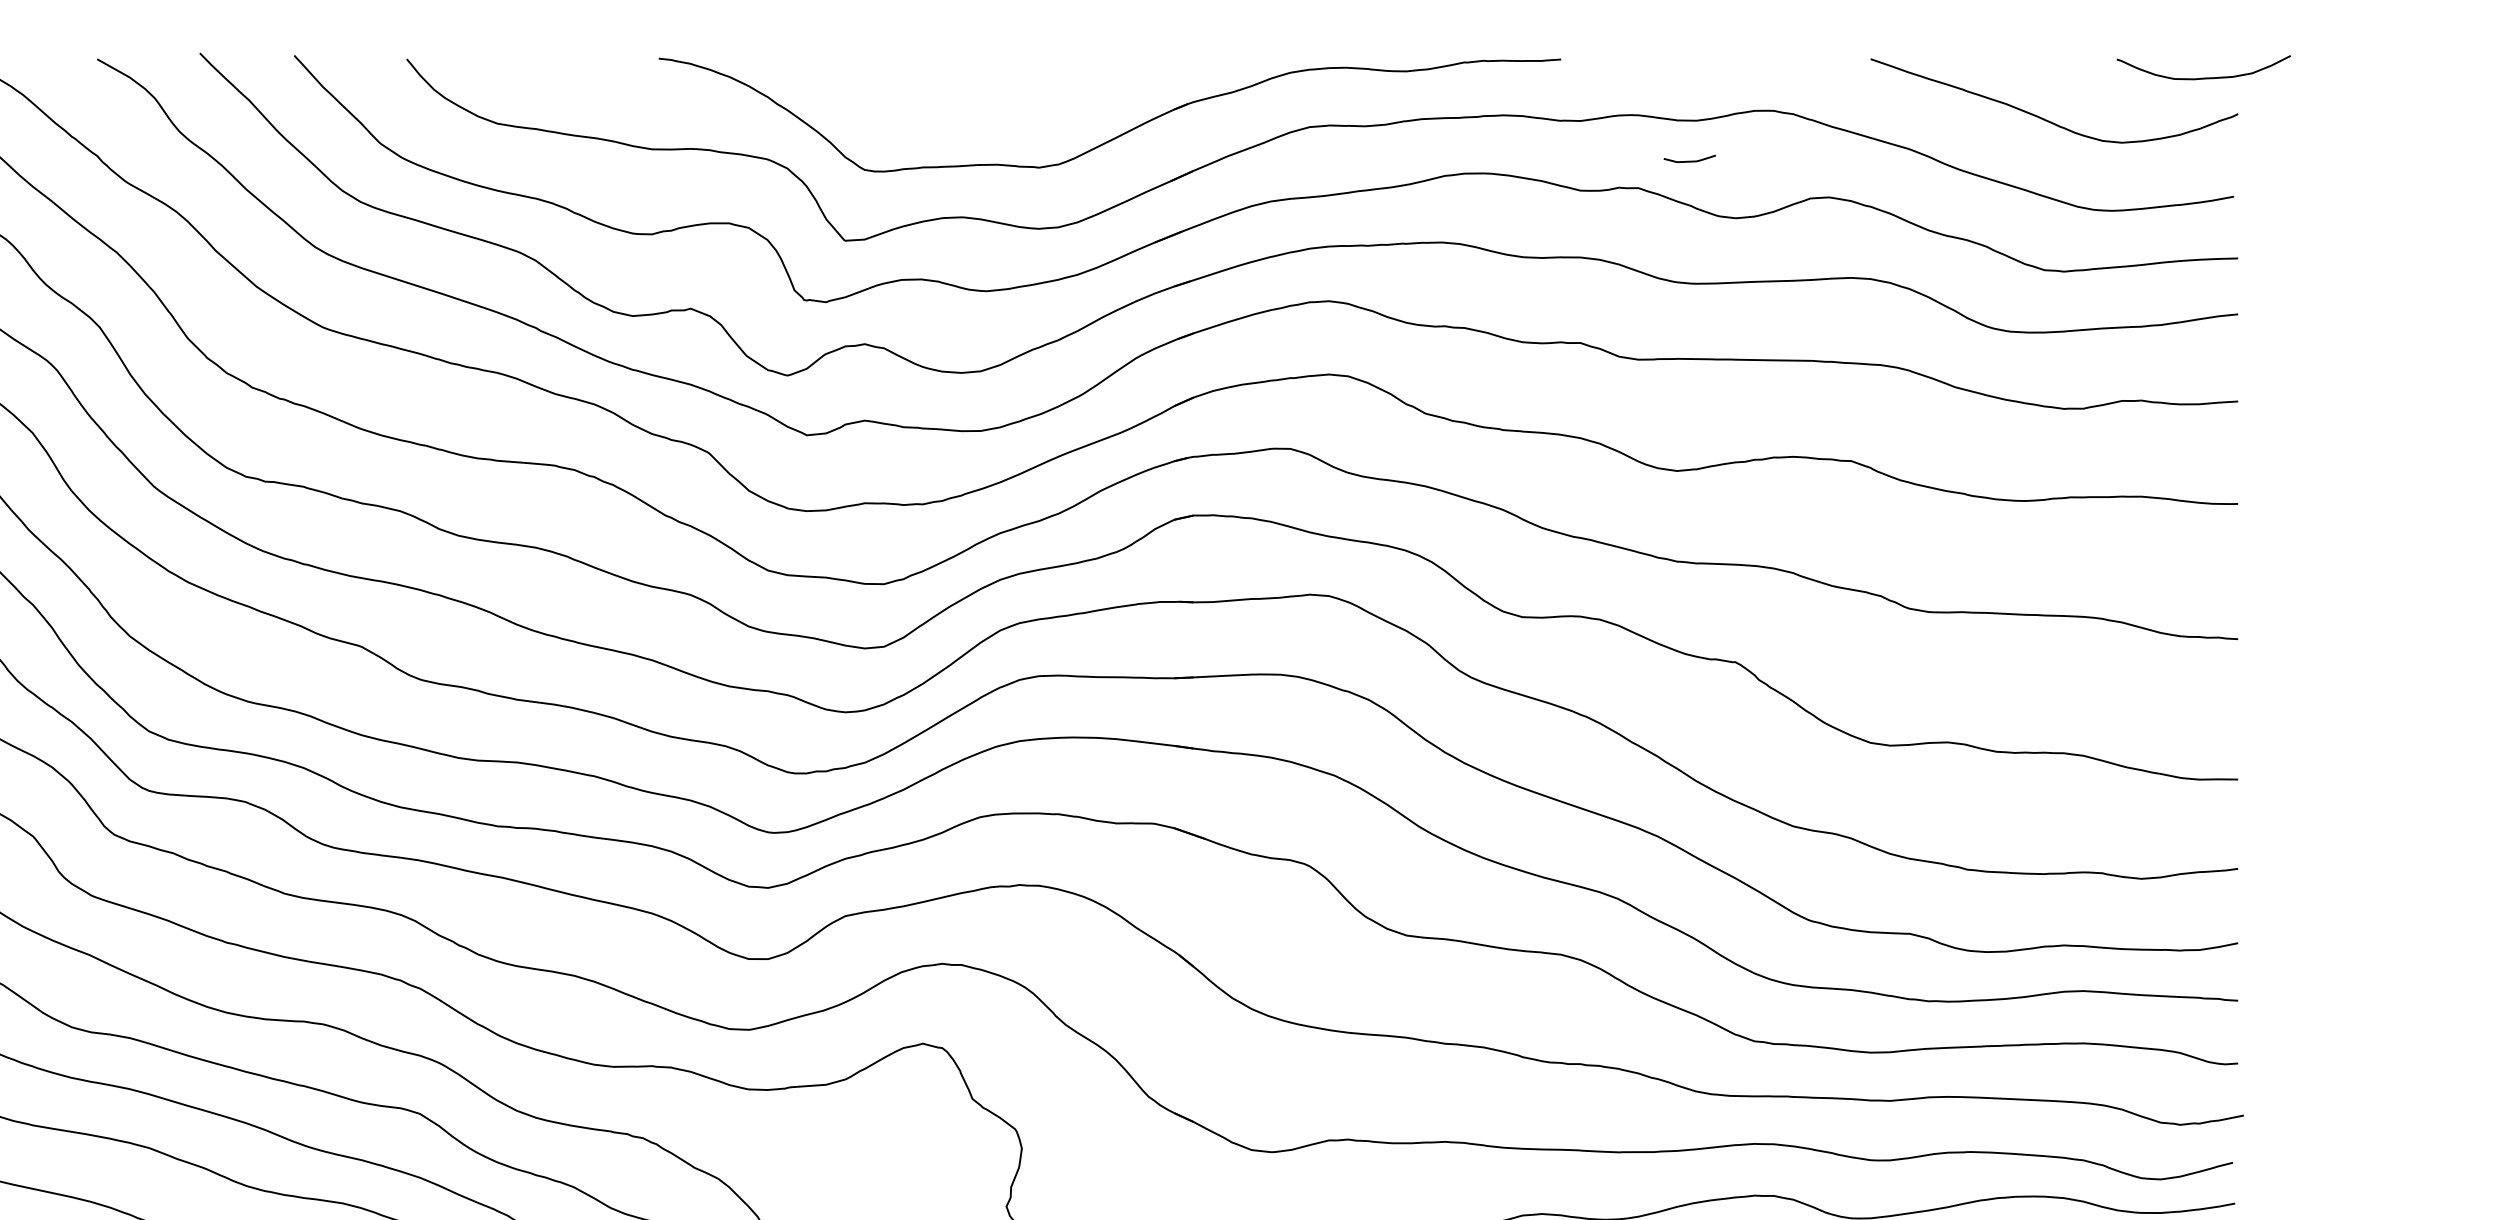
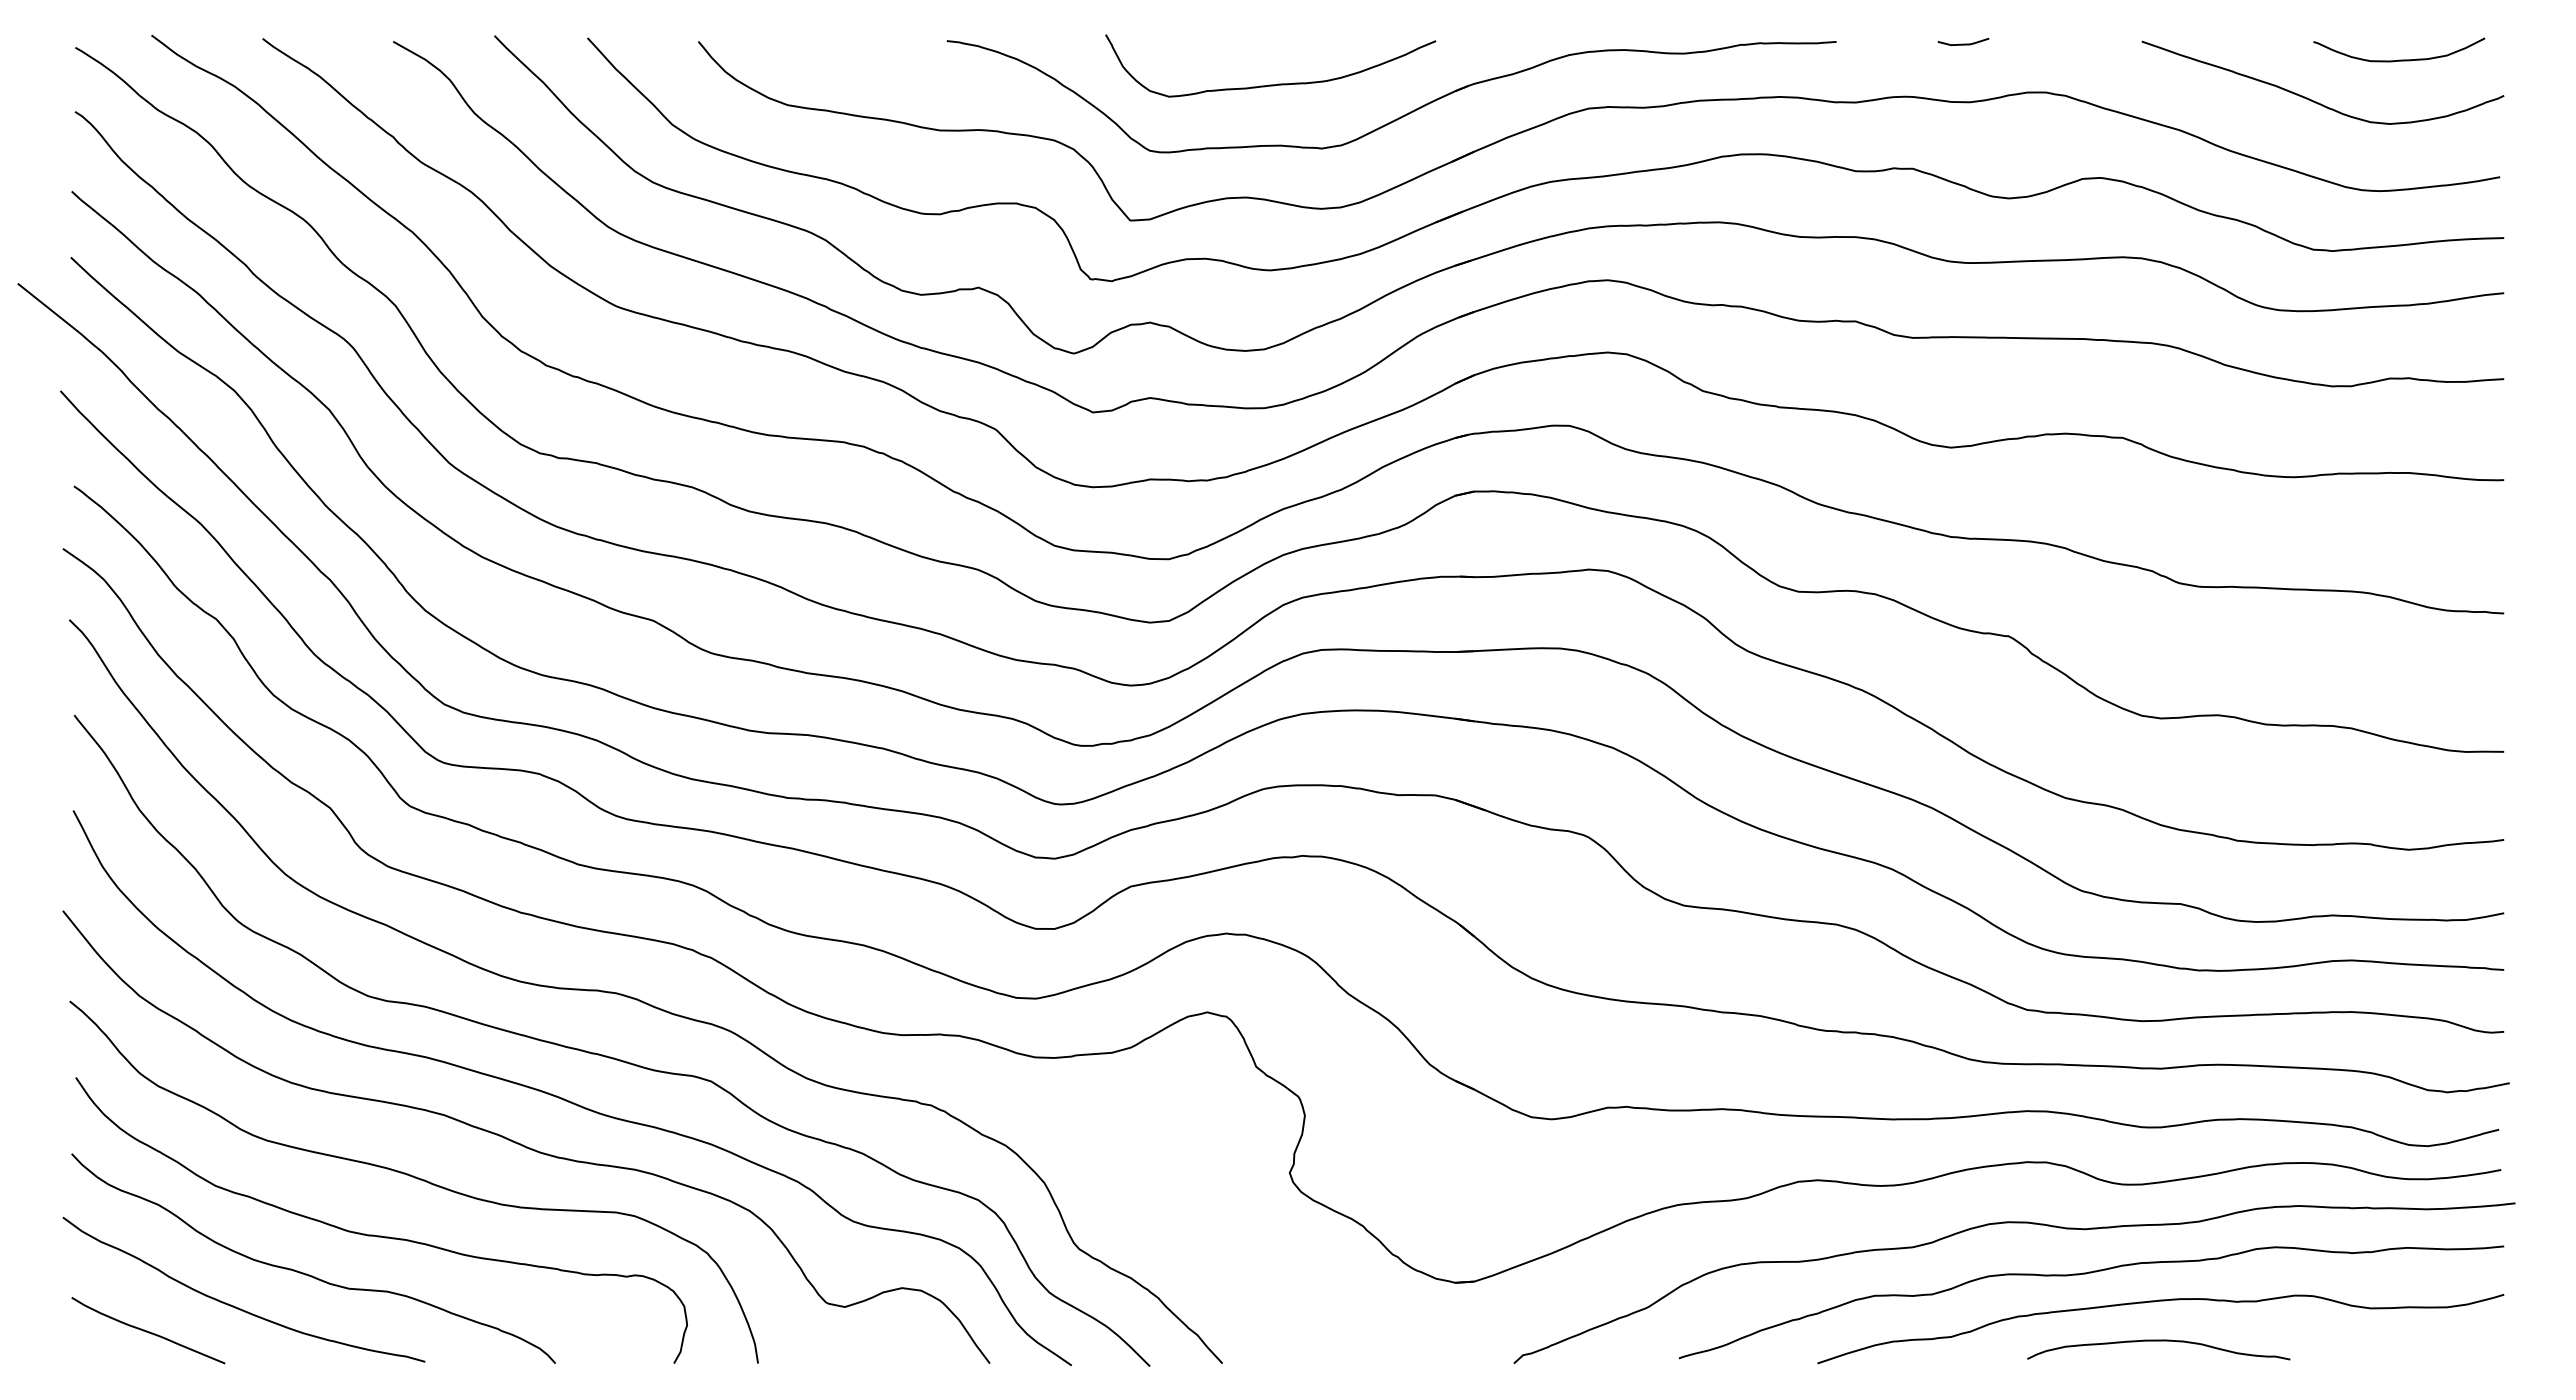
curve: (2204, 77) -> (2399, 59), moved
curve: (986, 102) -> (1270, 84), added
line: (1689, 160) -> (1963, 43), moved

